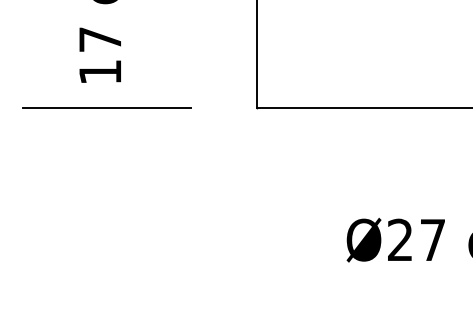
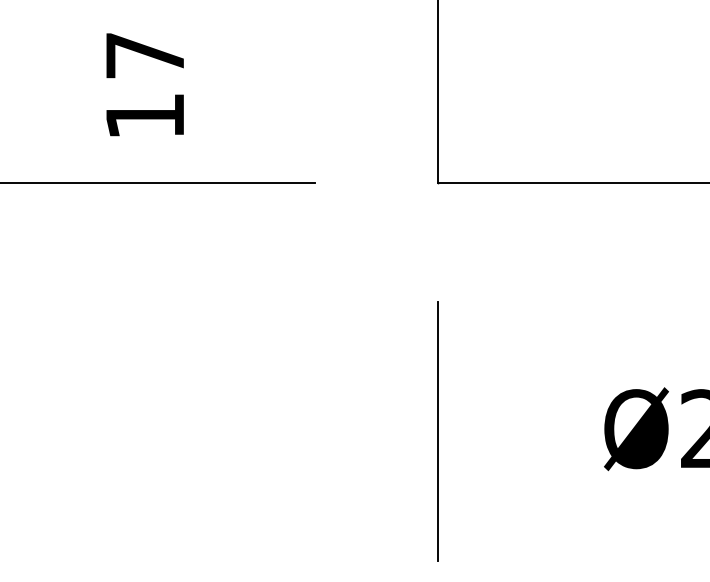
line: (257, 240) -> (437, 429), added

